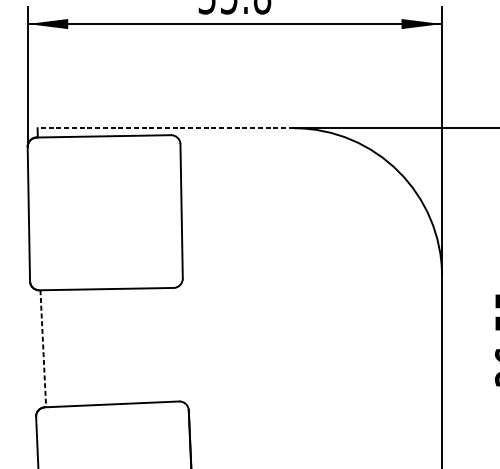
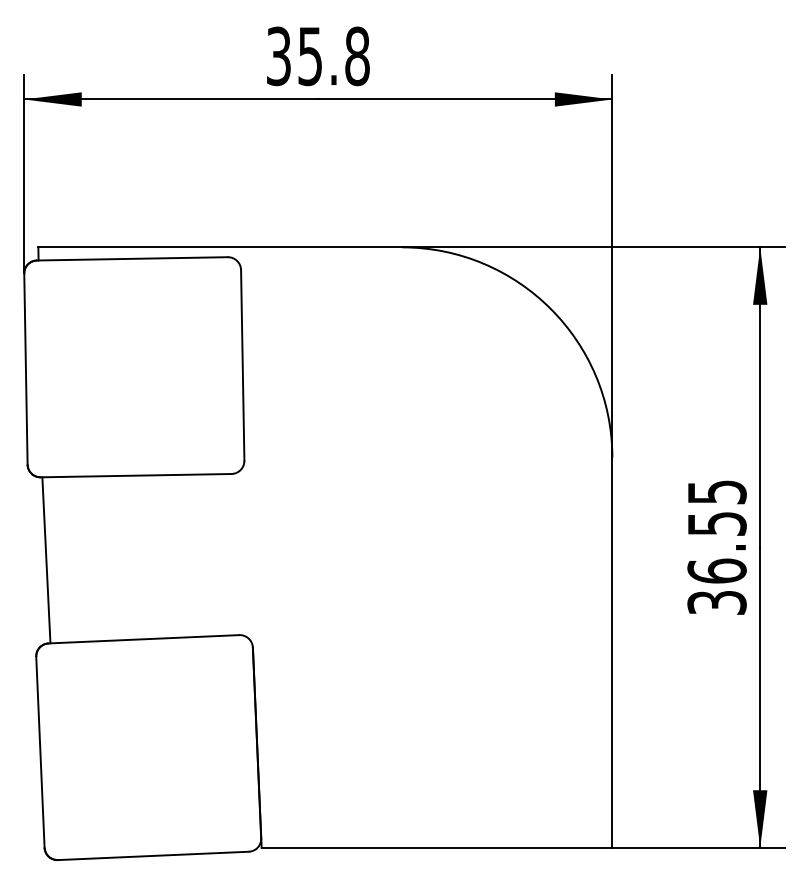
line: (165, 128) -> (220, 247), dashed -> solid
line: (43, 348) -> (46, 560), dashed -> solid

